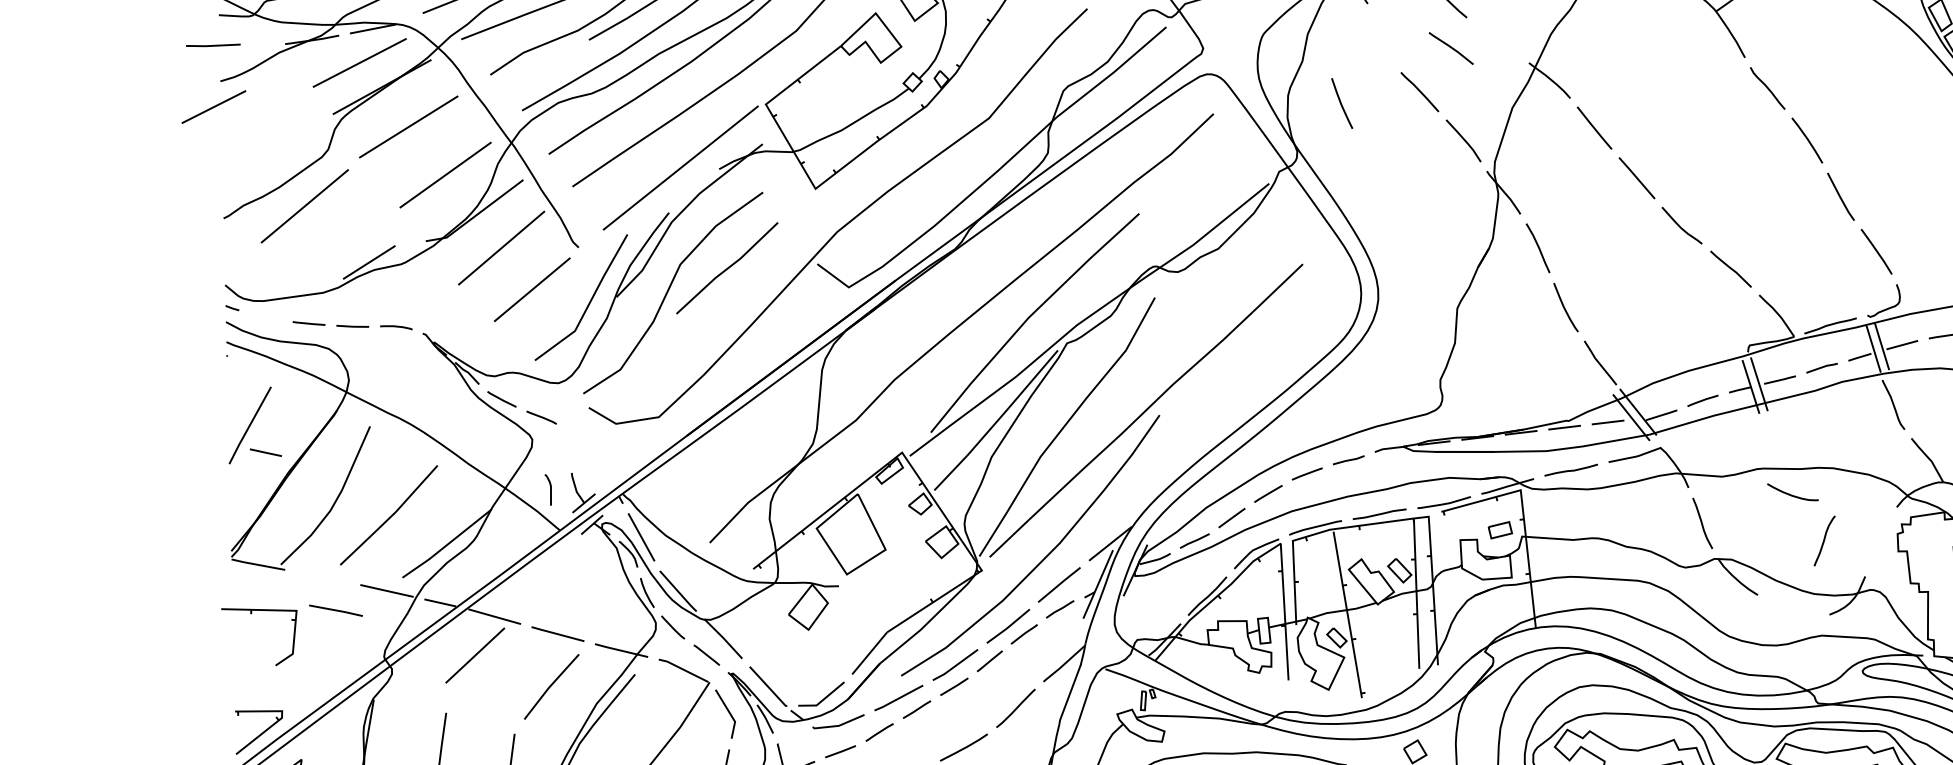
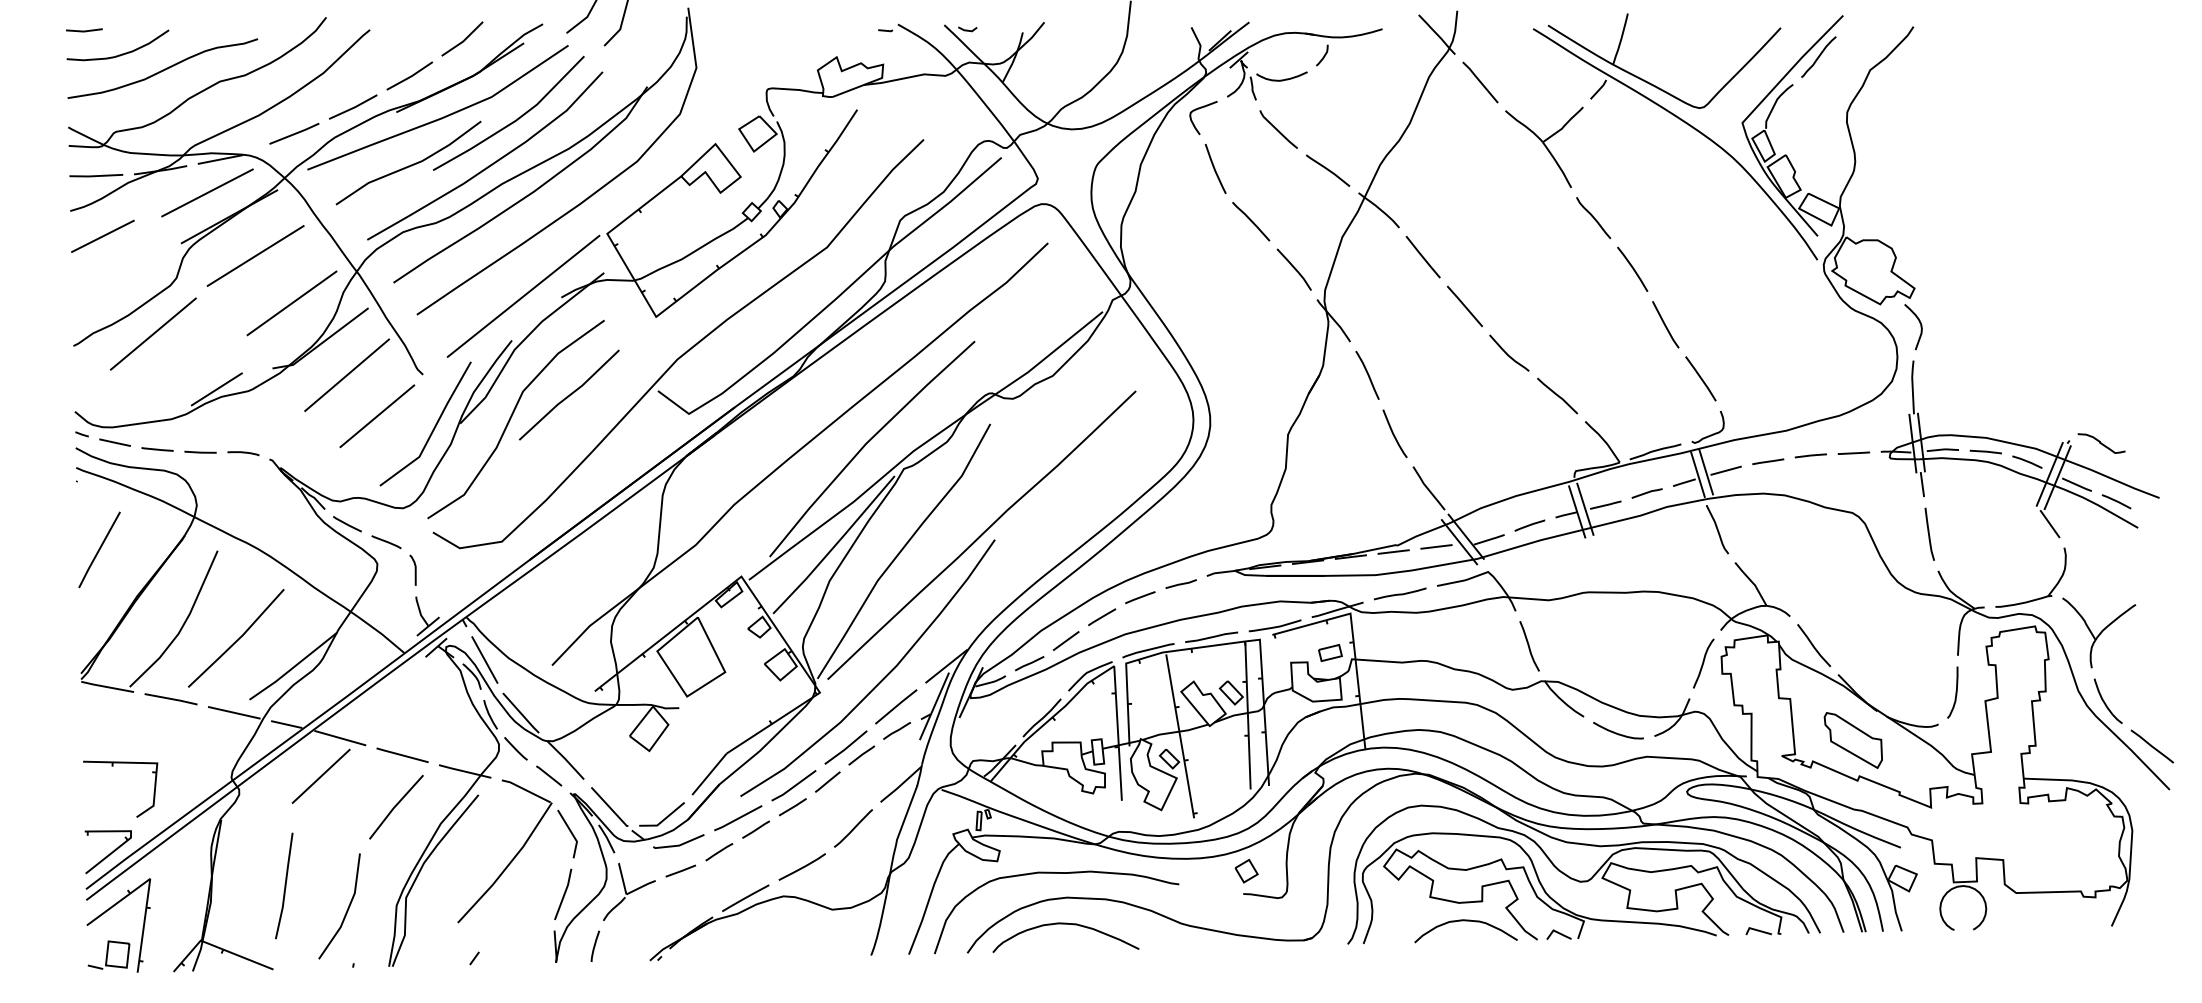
line: (213, 45) -> (96, 175), moved
line: (1451, 48) -> (1328, 170), moved
line: (1341, 103) -> (1215, 168), moved
line: (213, 106) -> (102, 235), moved
line: (265, 452) -> (114, 442), moved
line: (549, 489) -> (414, 569), moved
curve: (1790, 494) -> (1616, 732), moved
curve: (1824, 540) -> (1703, 663), moved
line: (335, 610) -> (170, 699), moved
part: (252, 614) -> (113, 766), moved

